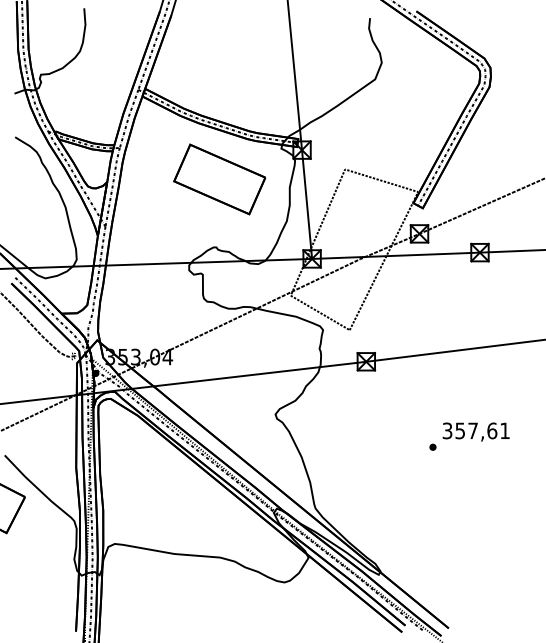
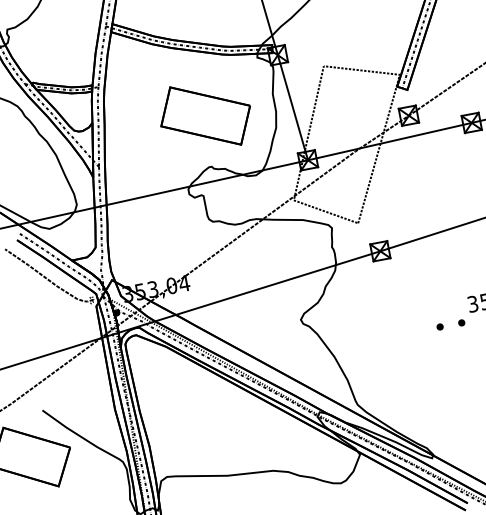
part: (219, 179) -> (205, 116), moved
part: (410, 446) -> (439, 326), added

